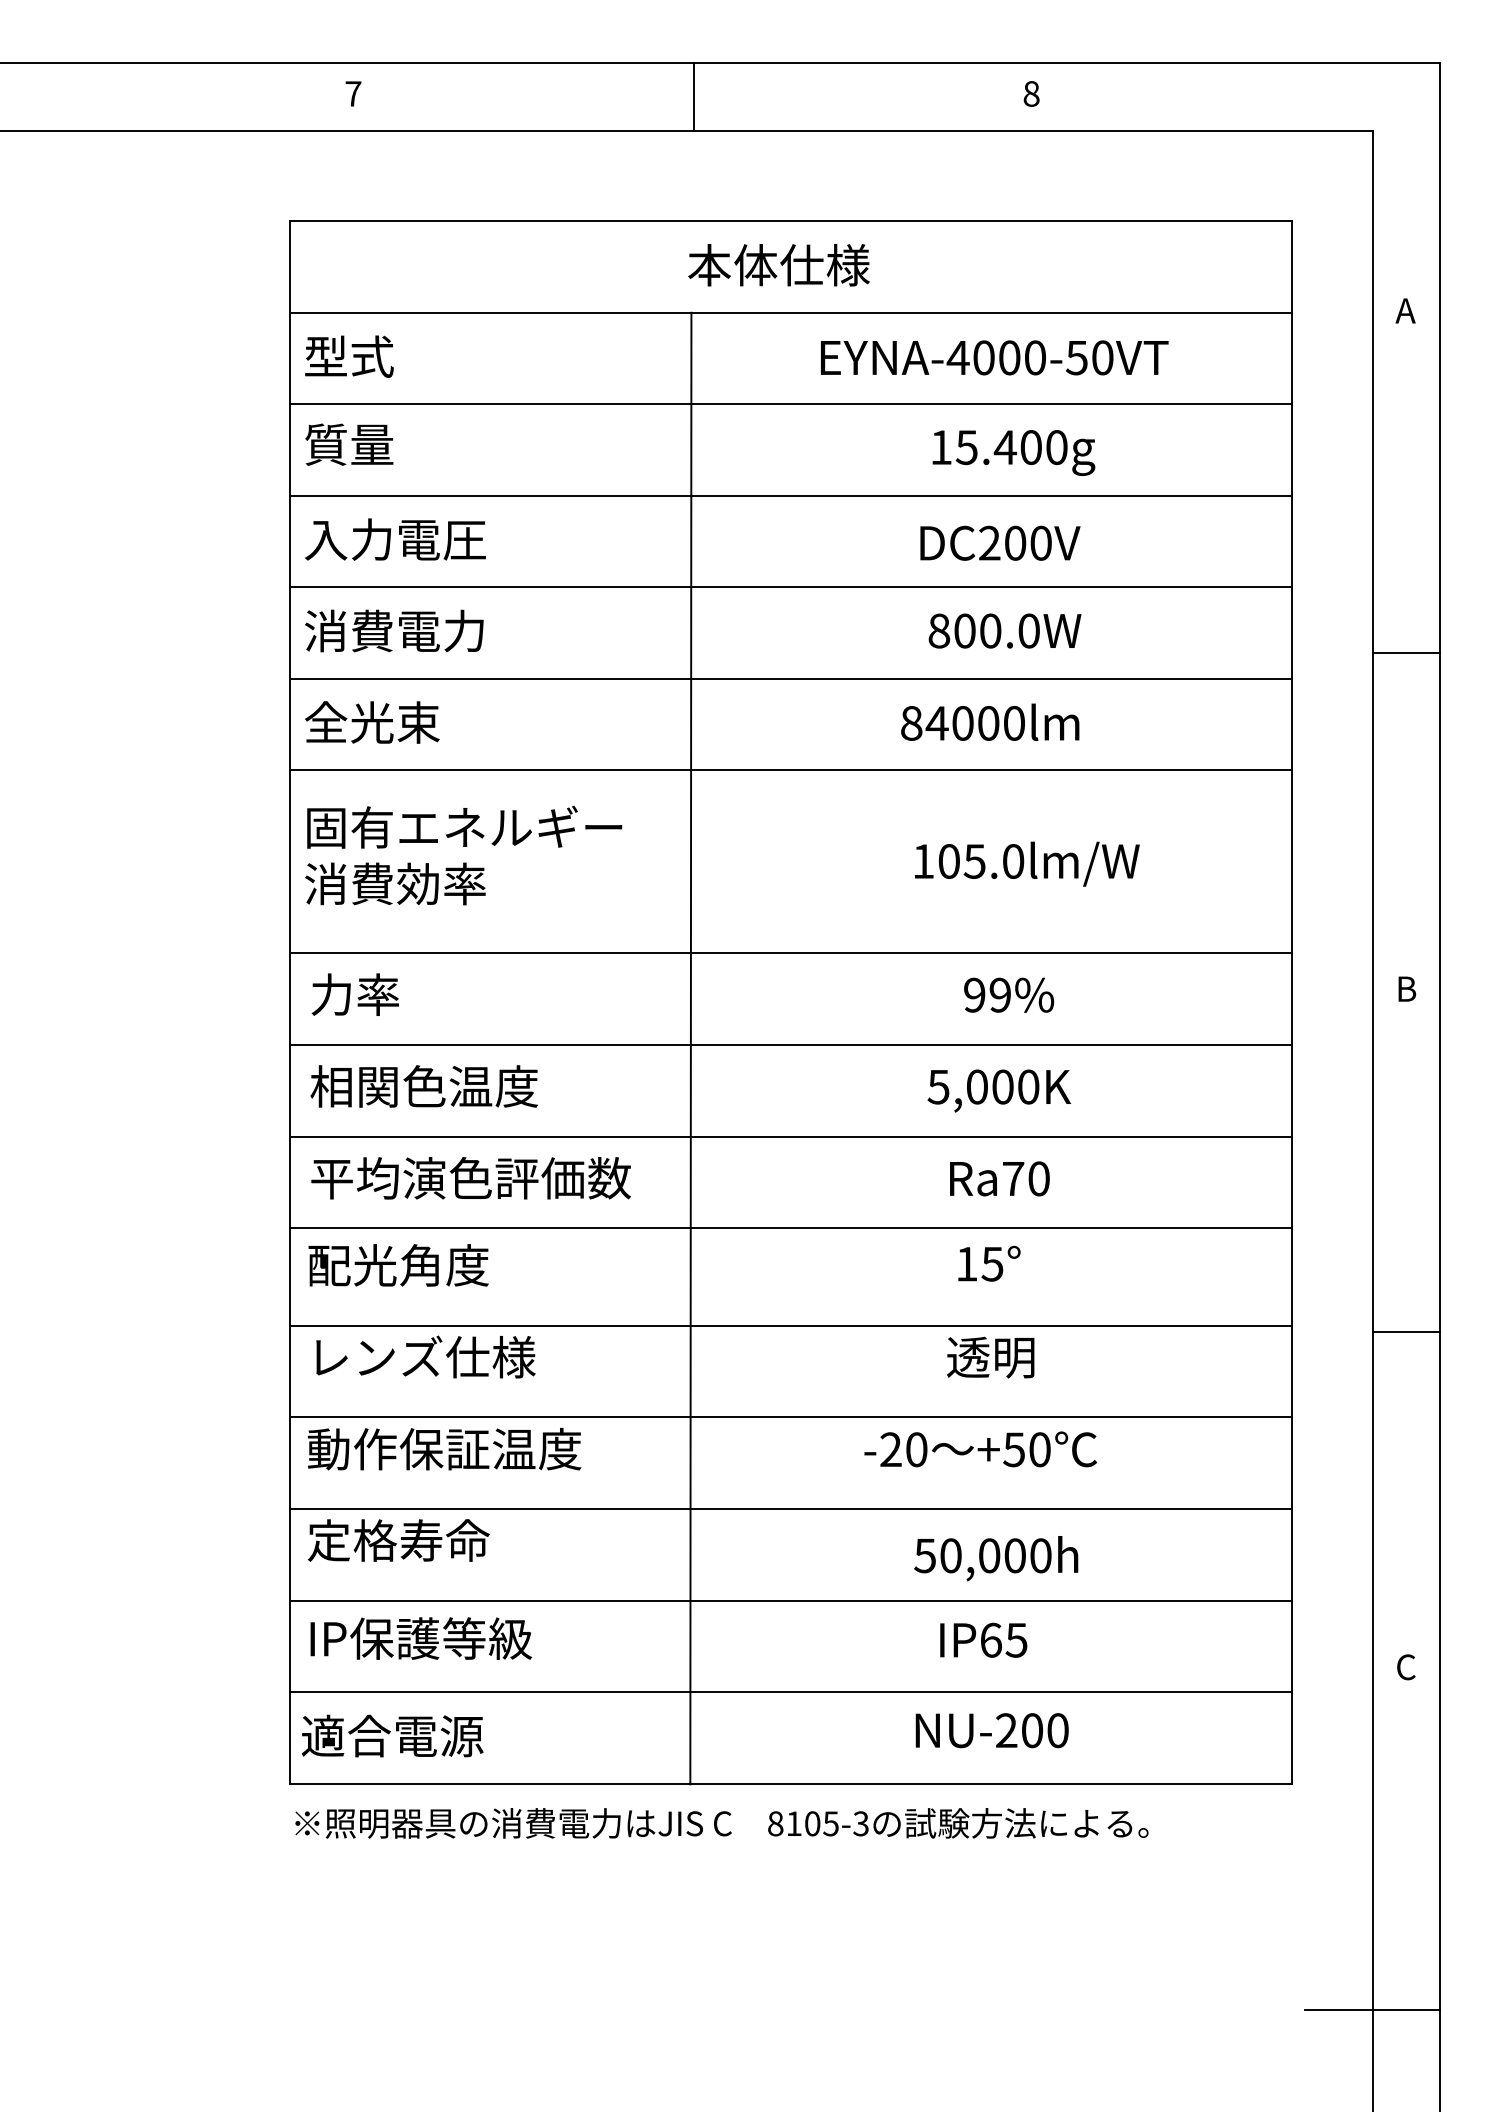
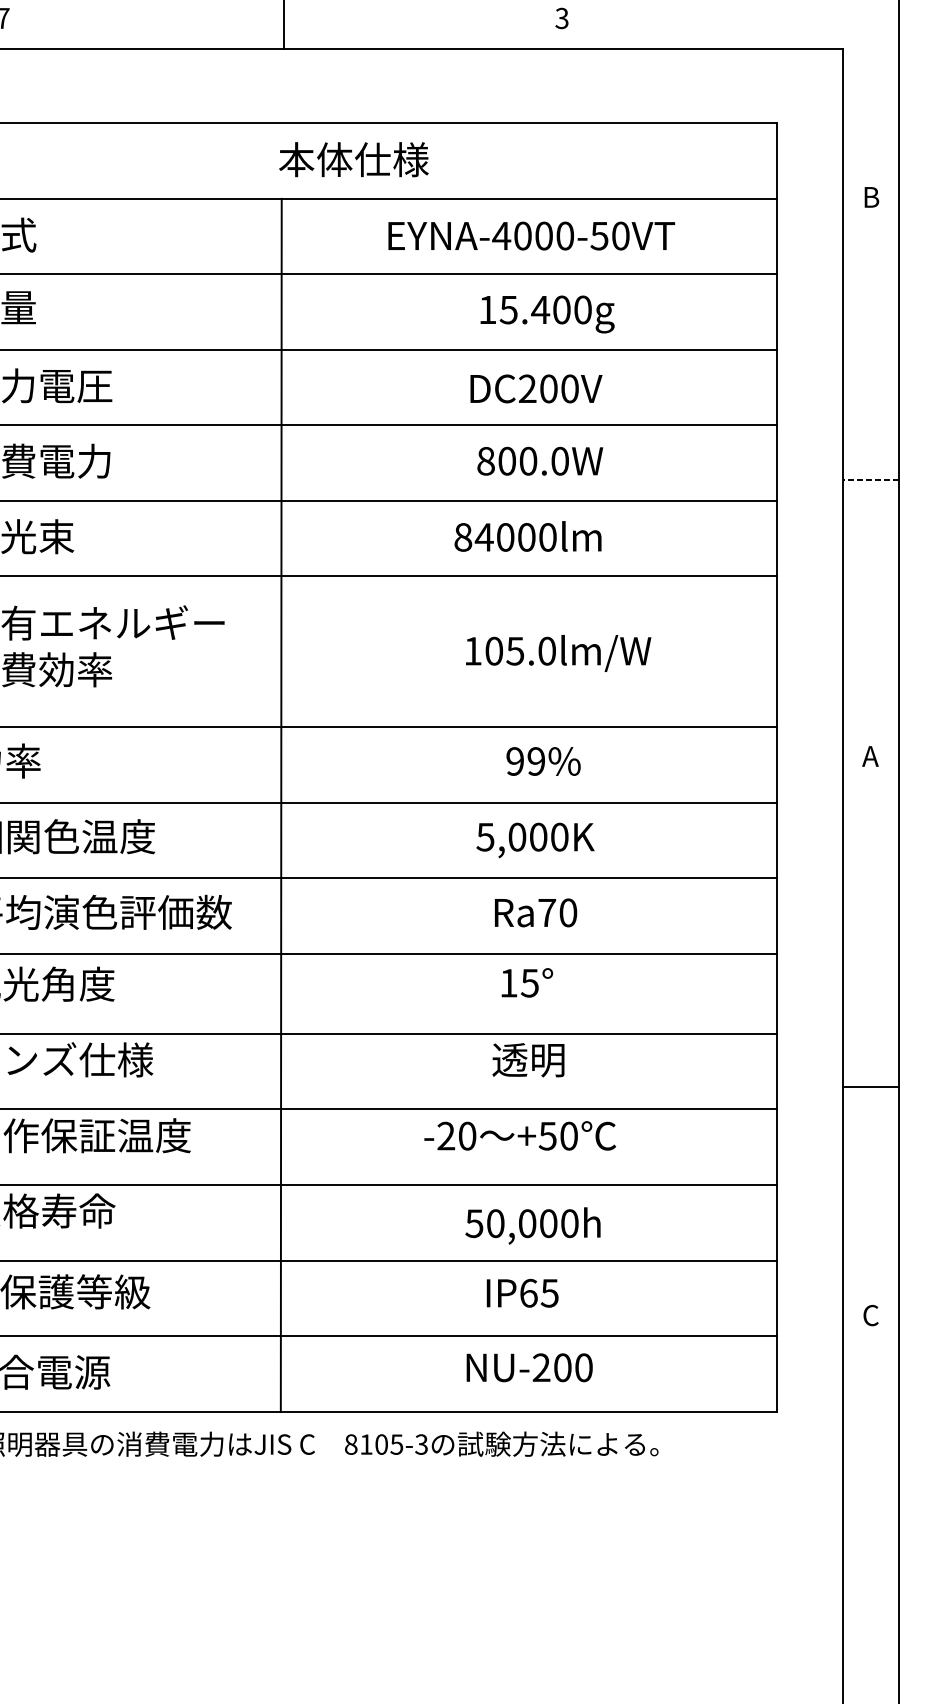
text: (1031, 93) -> (562, 18), 8 -> 3
text: (1405, 310) -> (870, 197), A -> B
line: (1406, 653) -> (871, 479), solid -> dashed
text: (1405, 988) -> (870, 755), B -> A
line: (1406, 1331) -> (871, 1086), moved
line: (1372, 2009) -> (843, 1597), removed

